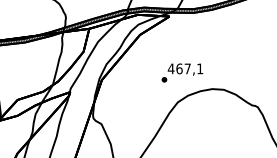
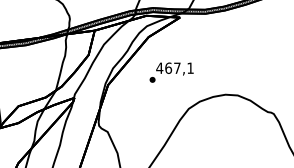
text: (182, 72) -> (171, 72), moved

